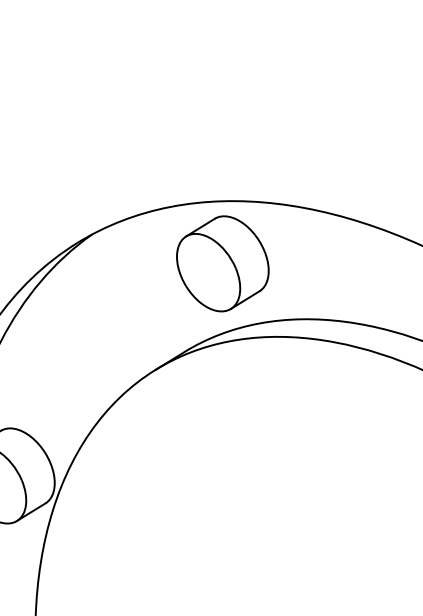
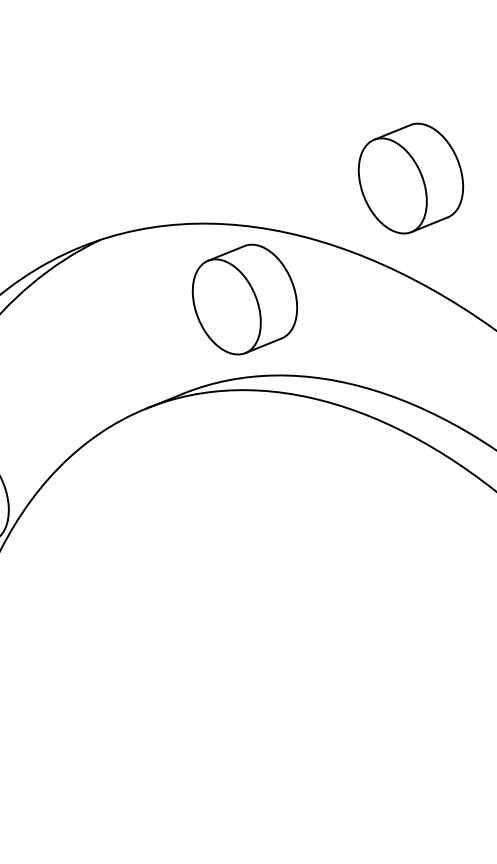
part: (344, 137) -> (410, 178), added

